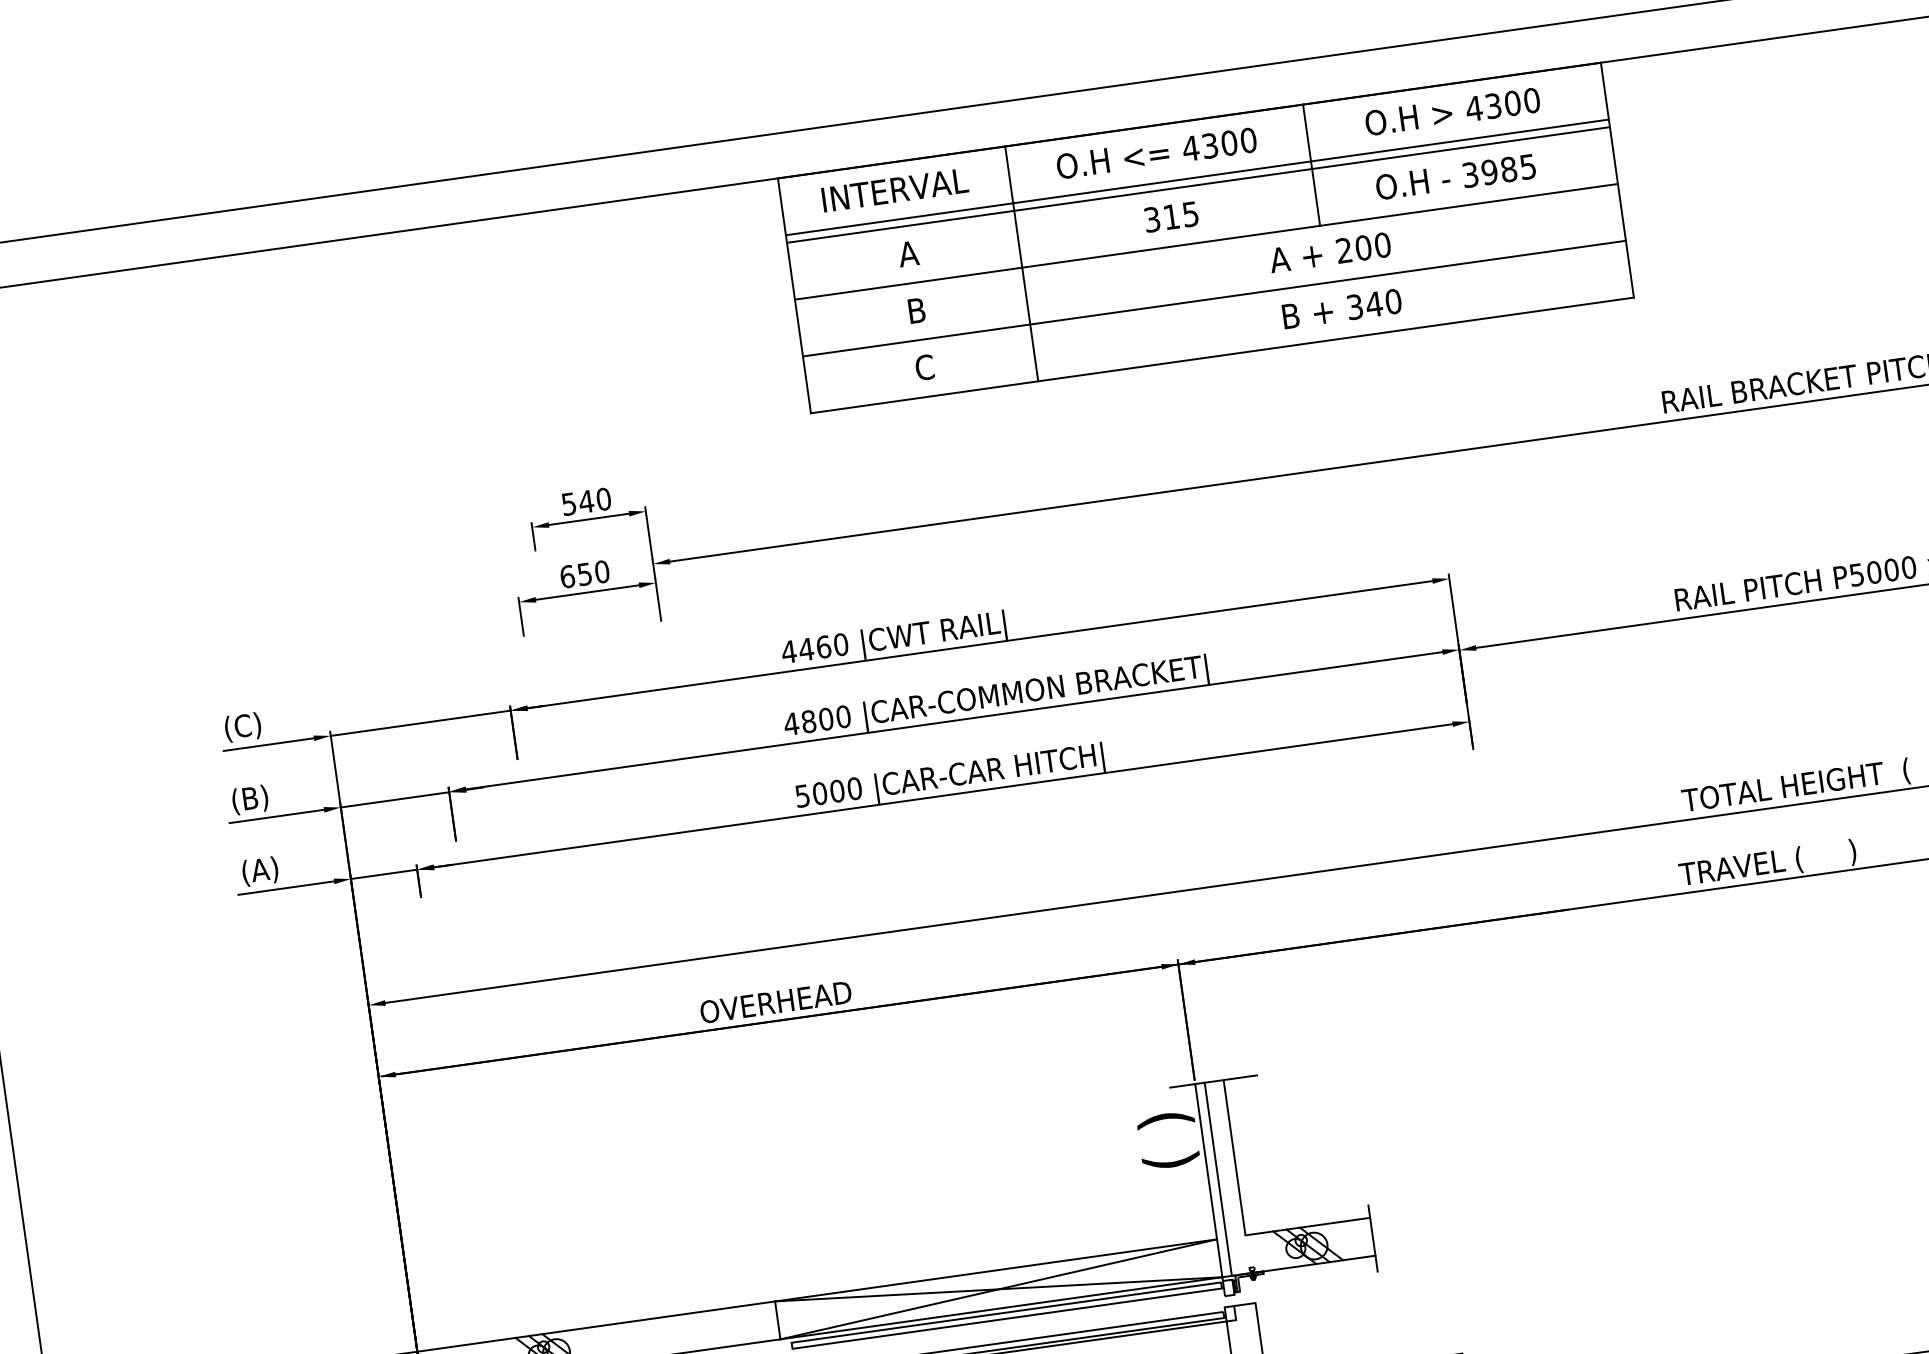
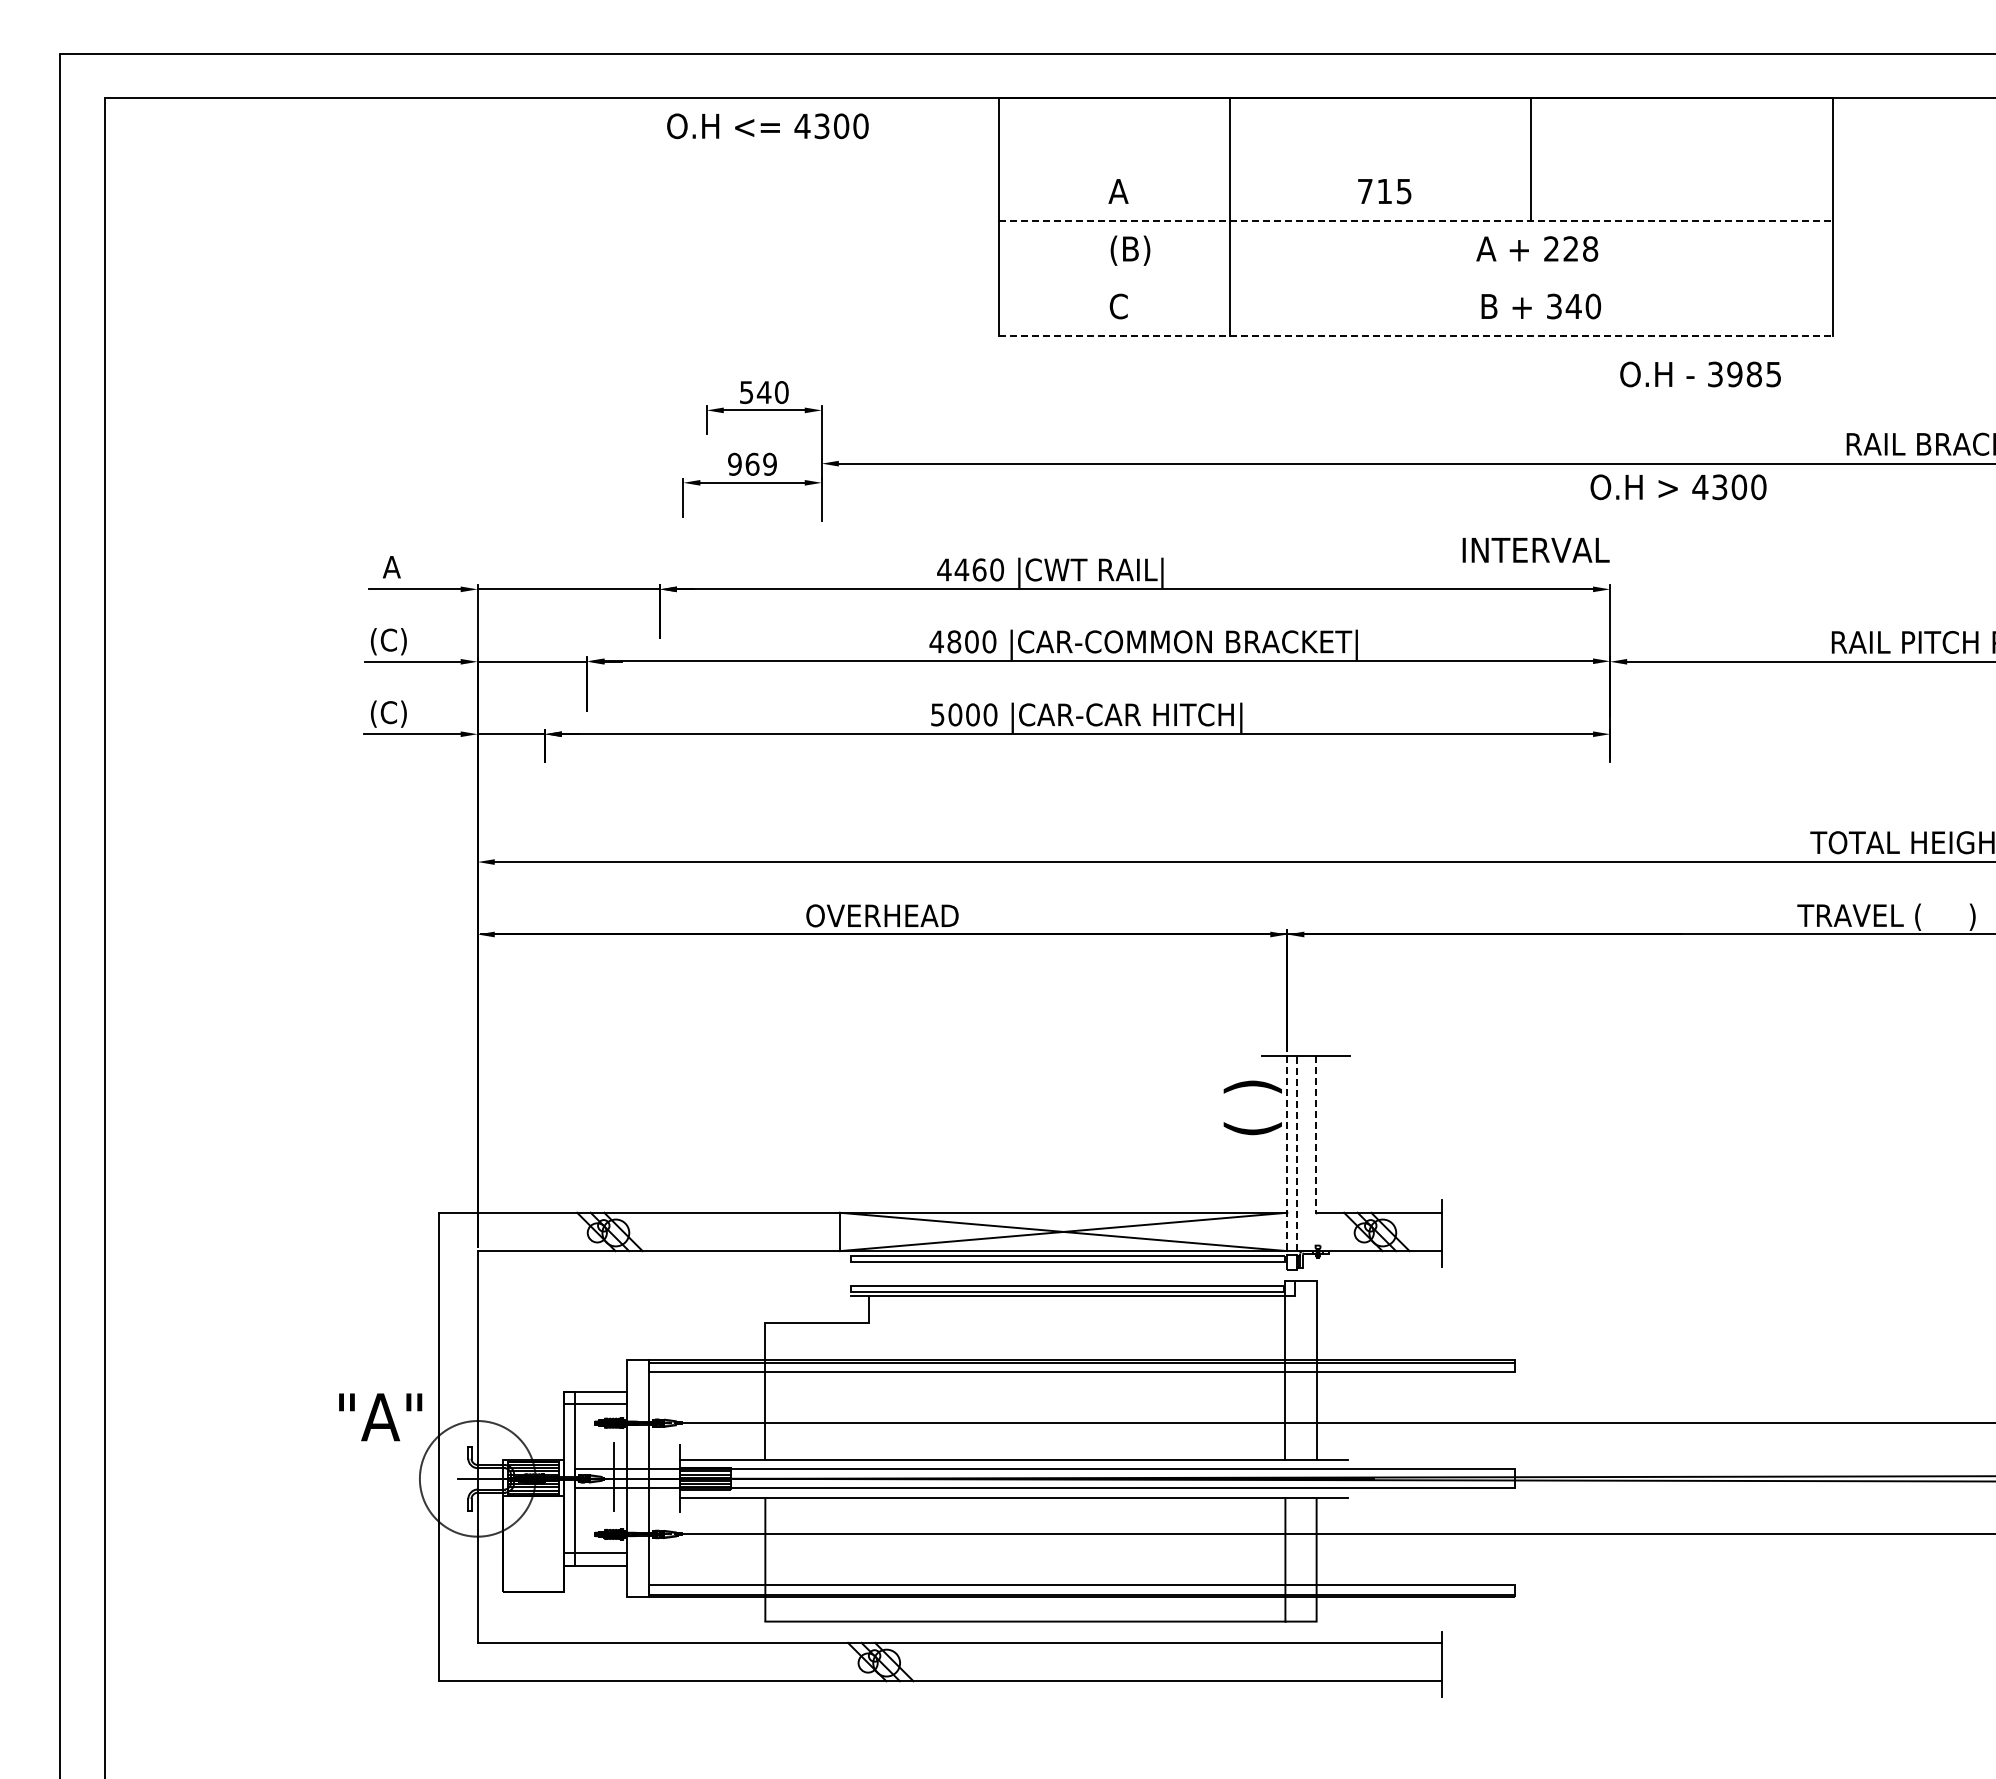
text: (1452, 112) -> (1678, 487), moved
text: (1156, 153) -> (767, 126), moved
line: (1196, 177) -> (1415, 155), removed
text: (1455, 177) -> (1700, 374), moved
line: (1198, 185) -> (1415, 163), removed
text: (894, 190) -> (1535, 550), moved
text: (1152, 219) -> (1365, 191), 315 -> 715
line: (1205, 241) -> (1415, 220), solid -> dashed
text: (1372, 246) -> (1580, 248), 200 -> 228
line: (1213, 298) -> (1415, 278), removed
text: (928, 310) -> (1130, 250), B -> (B)
line: (1222, 355) -> (1415, 336), solid -> dashed
text: (584, 573) -> (752, 463), 650 -> 969
text: (242, 727) -> (391, 568), (C) -> A
text: (249, 799) -> (388, 641), (B) -> (C)
text: (260, 871) -> (388, 714), (A) -> (C)
line: (1235, 1158) -> (1316, 1135), solid -> dashed
line: (1217, 1179) -> (1296, 1153), solid -> dashed
line: (1209, 1182) -> (1287, 1155), solid -> dashed

